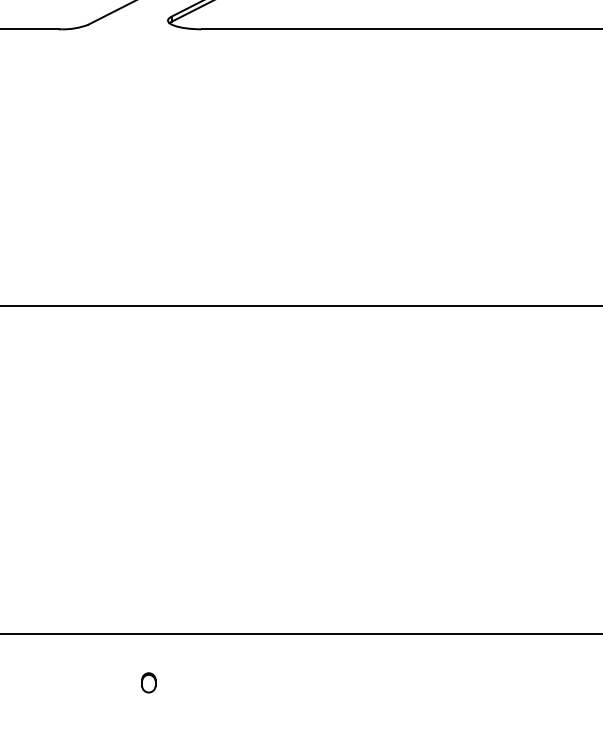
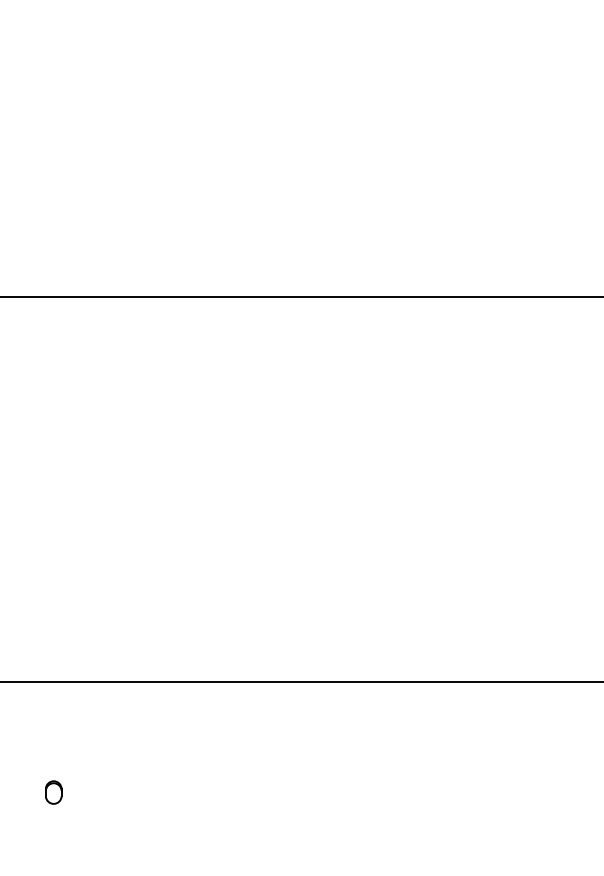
part: (148, 682) -> (53, 792), moved

